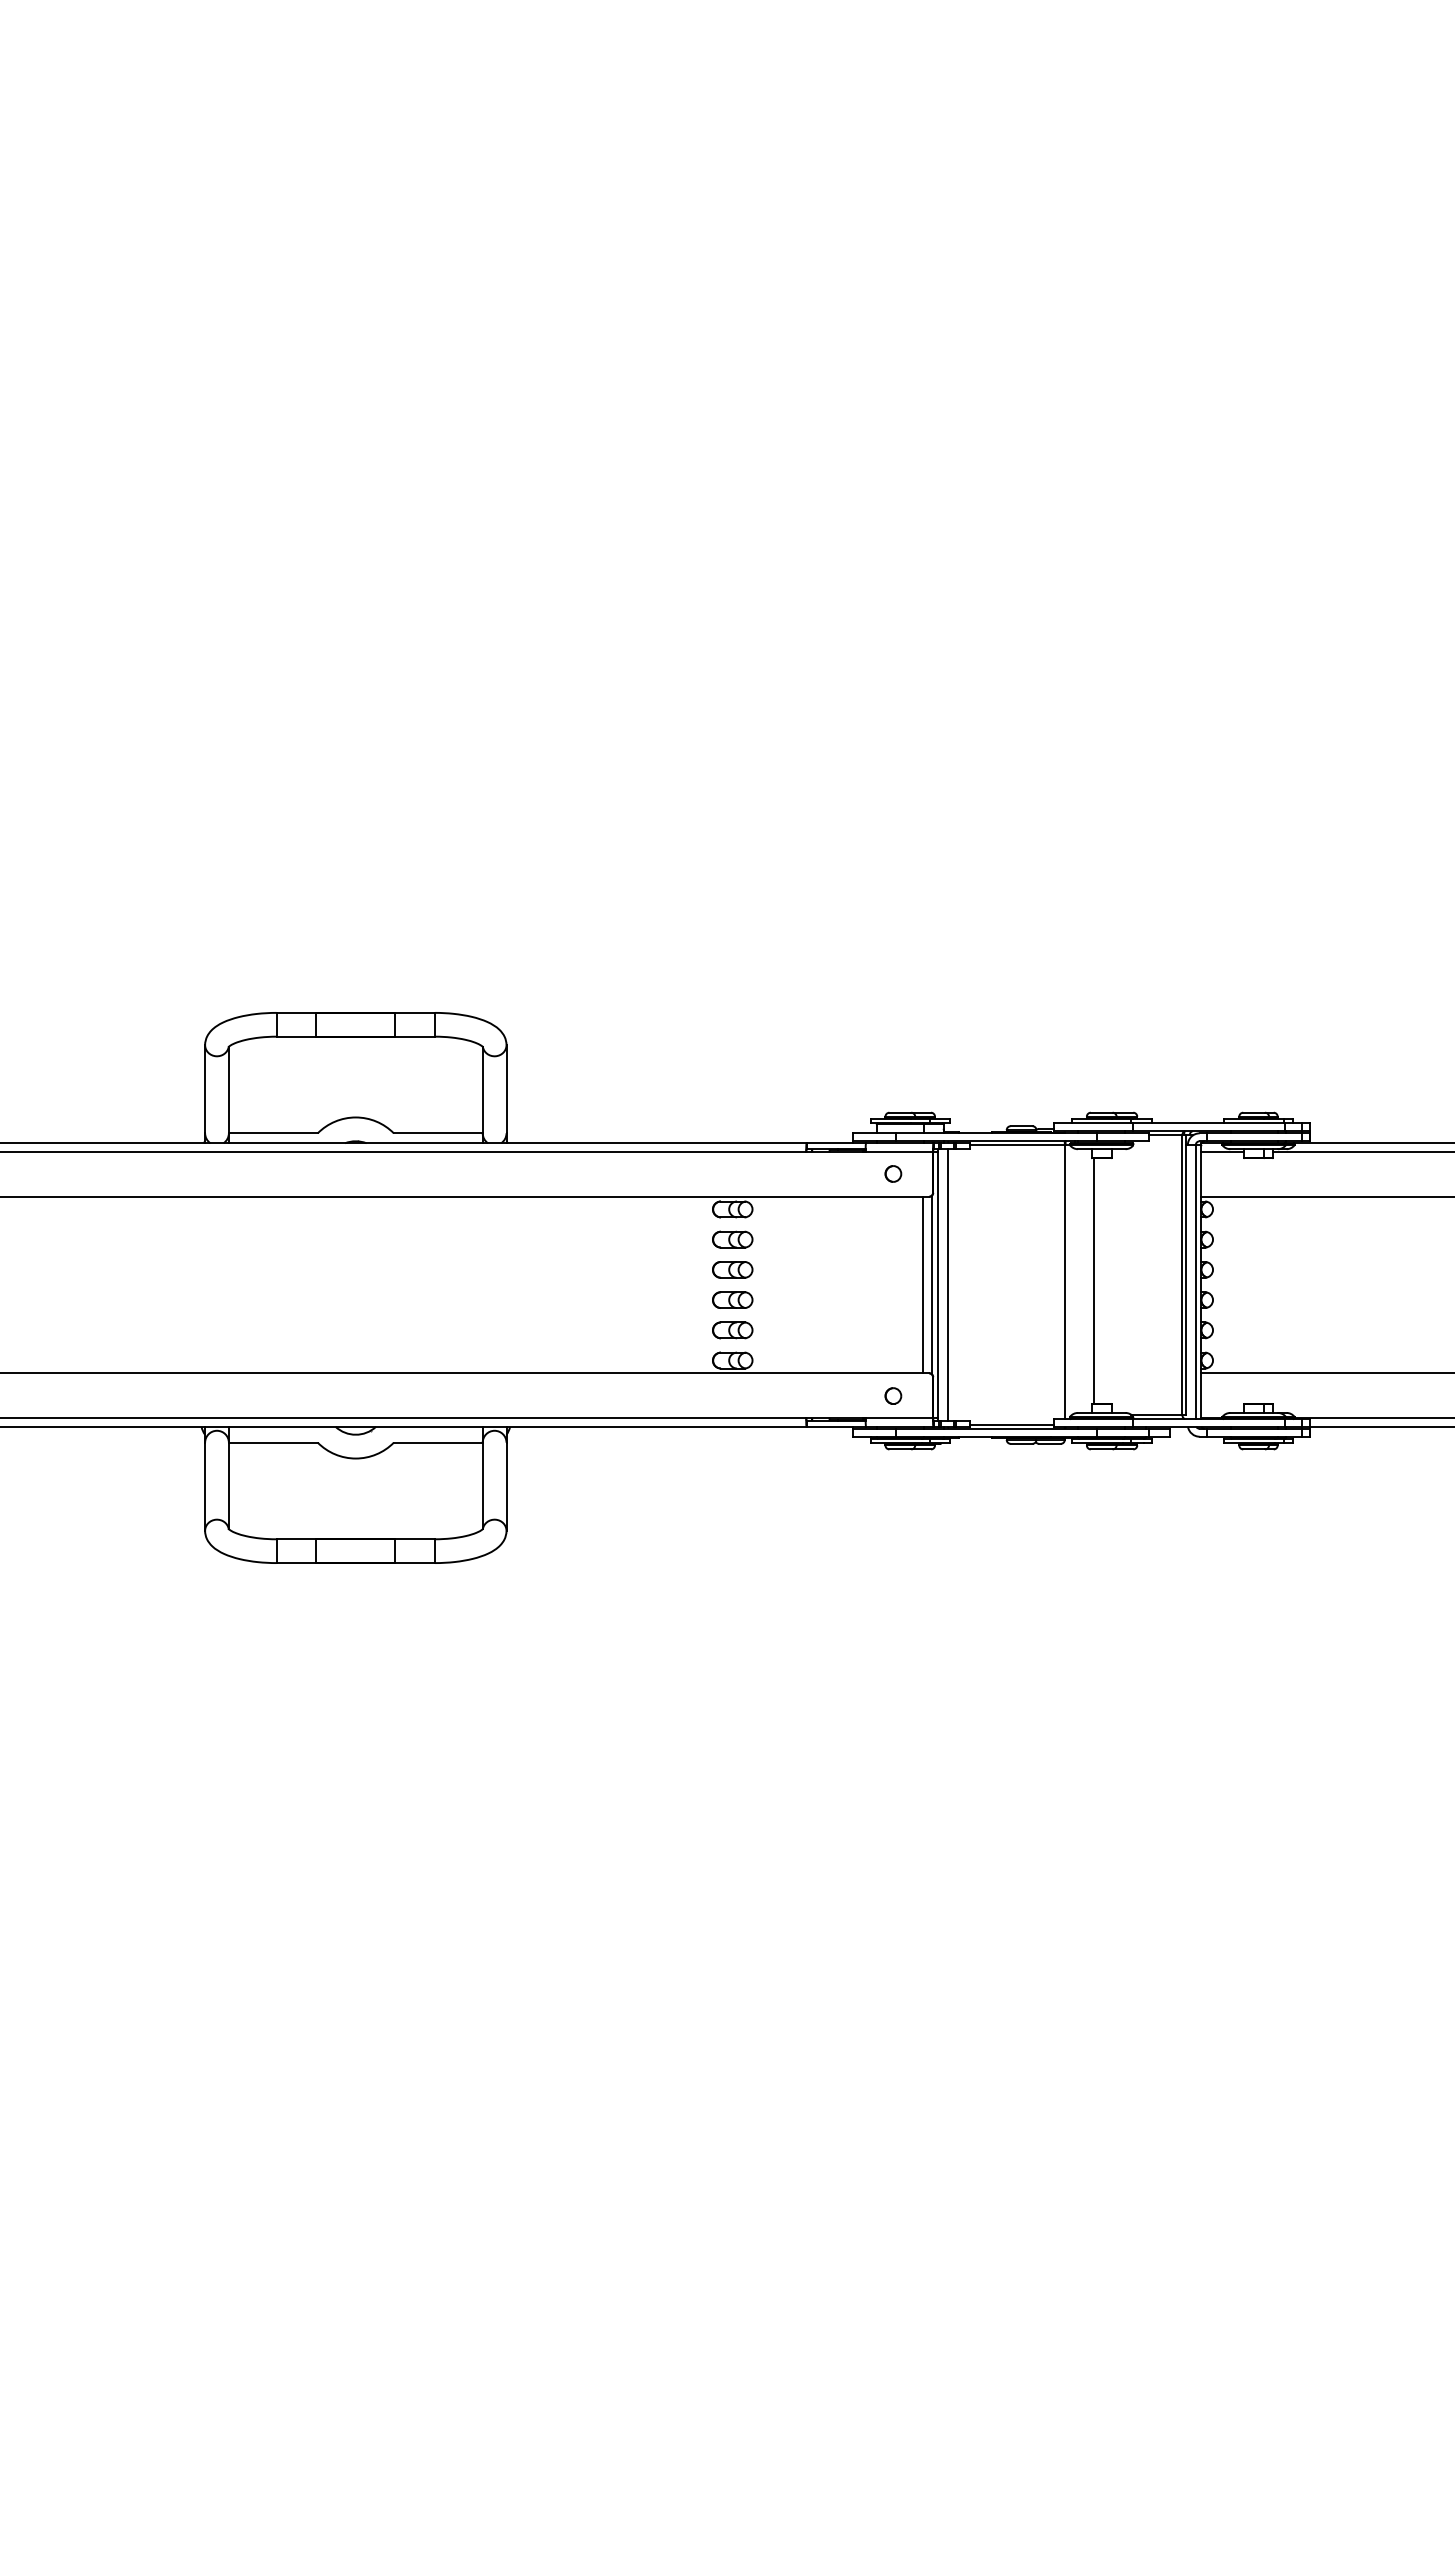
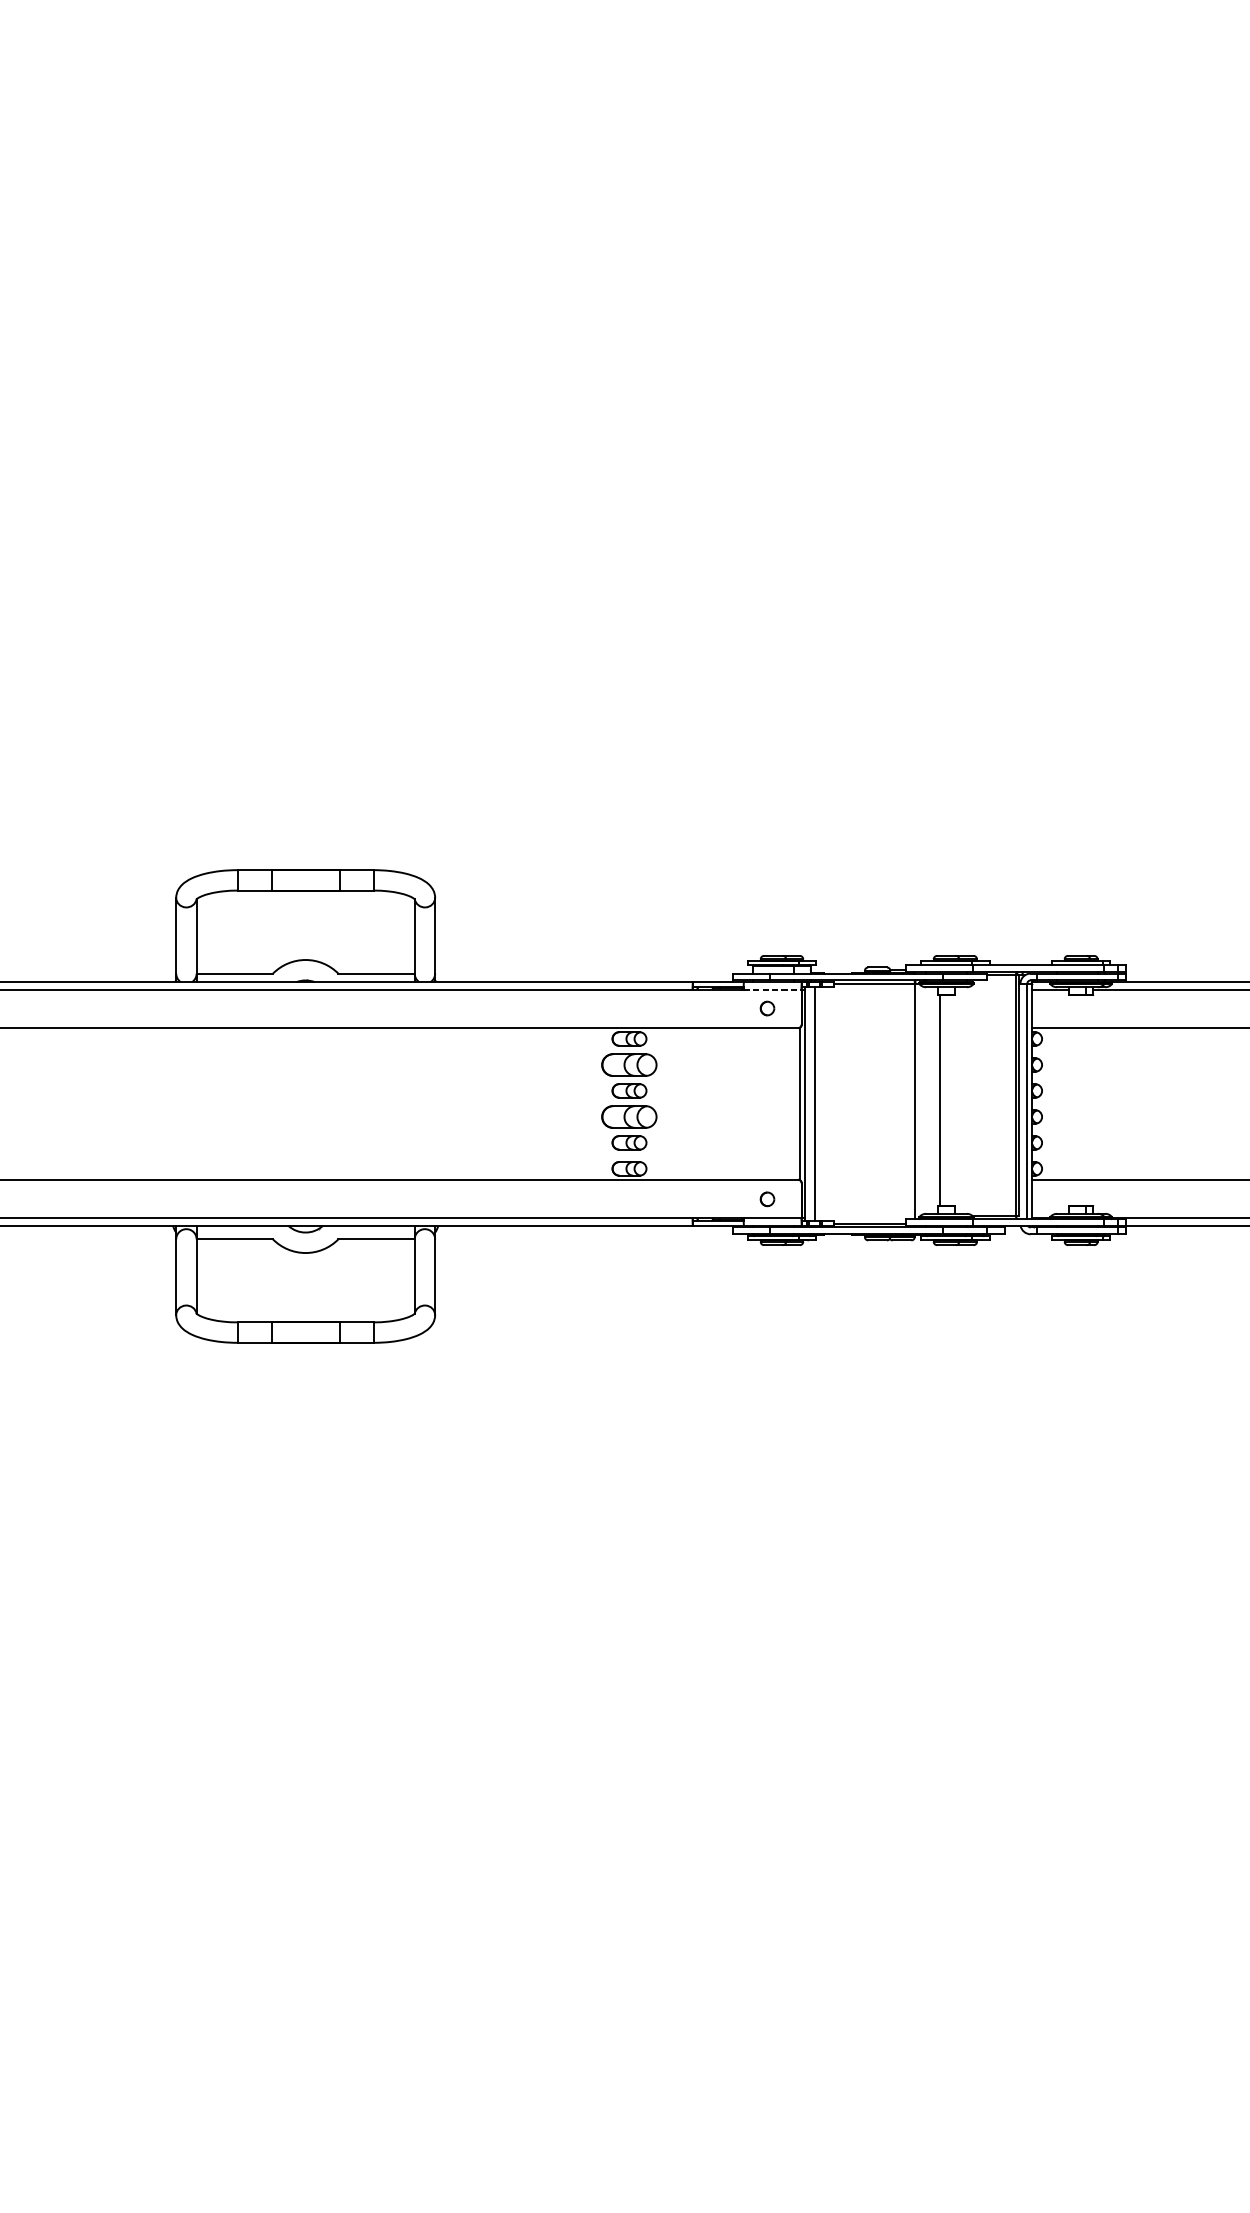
line: (899, 1152) -> (772, 990), solid -> dashed
part: (732, 1239) -> (629, 1064), size x1.6
line: (922, 1284) -> (792, 1103), removed
part: (732, 1299) -> (629, 1116), size x1.6

